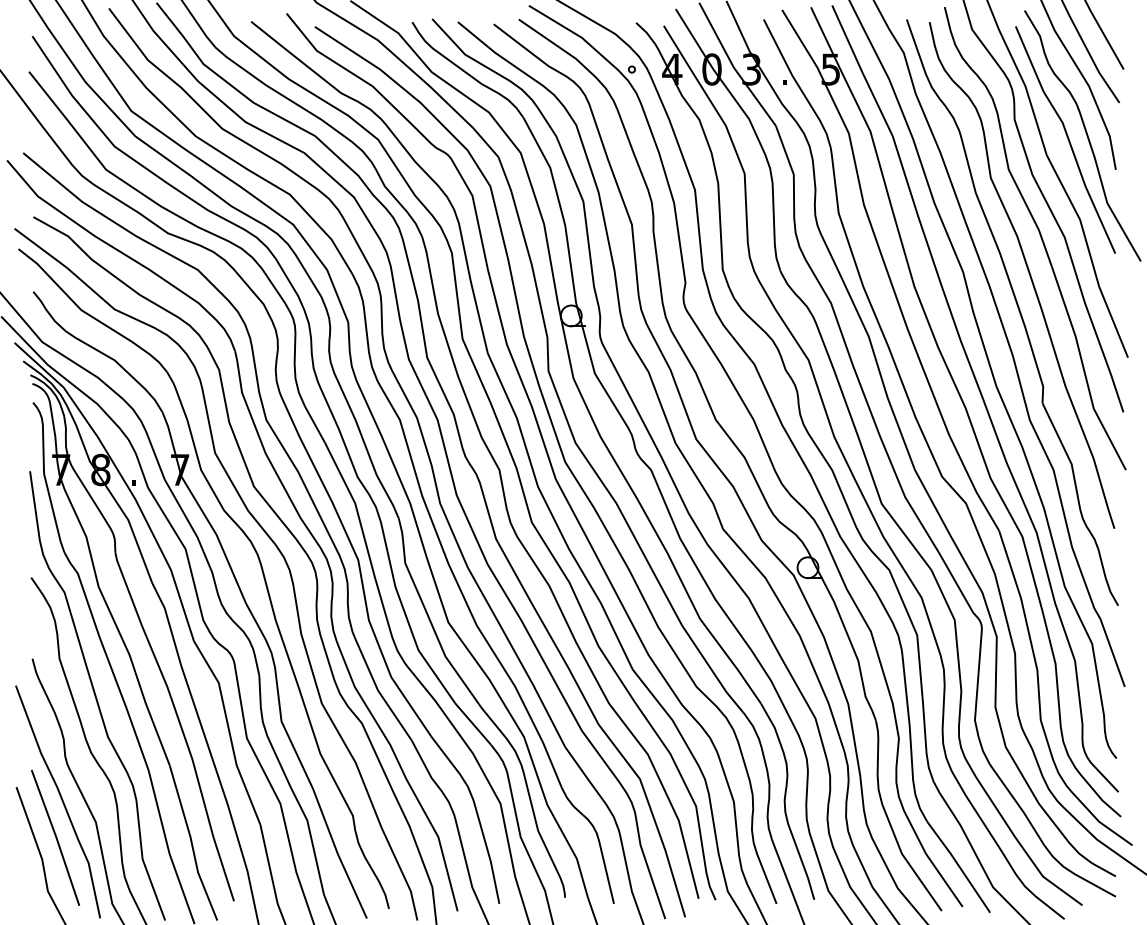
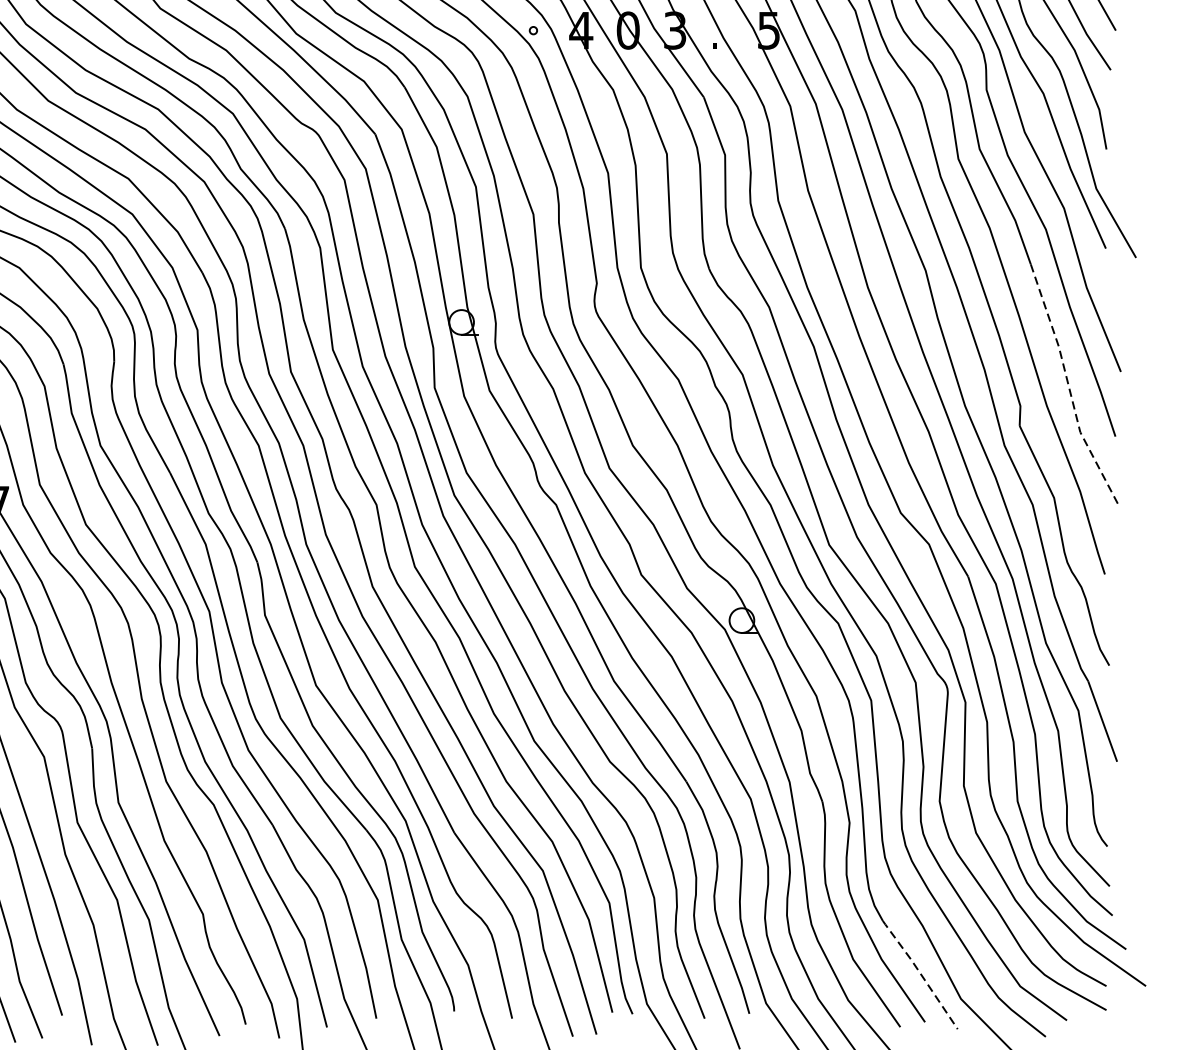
line: (1084, 371) -> (1069, 388), solid -> dashed
line: (958, 865) -> (920, 973), solid -> dashed

